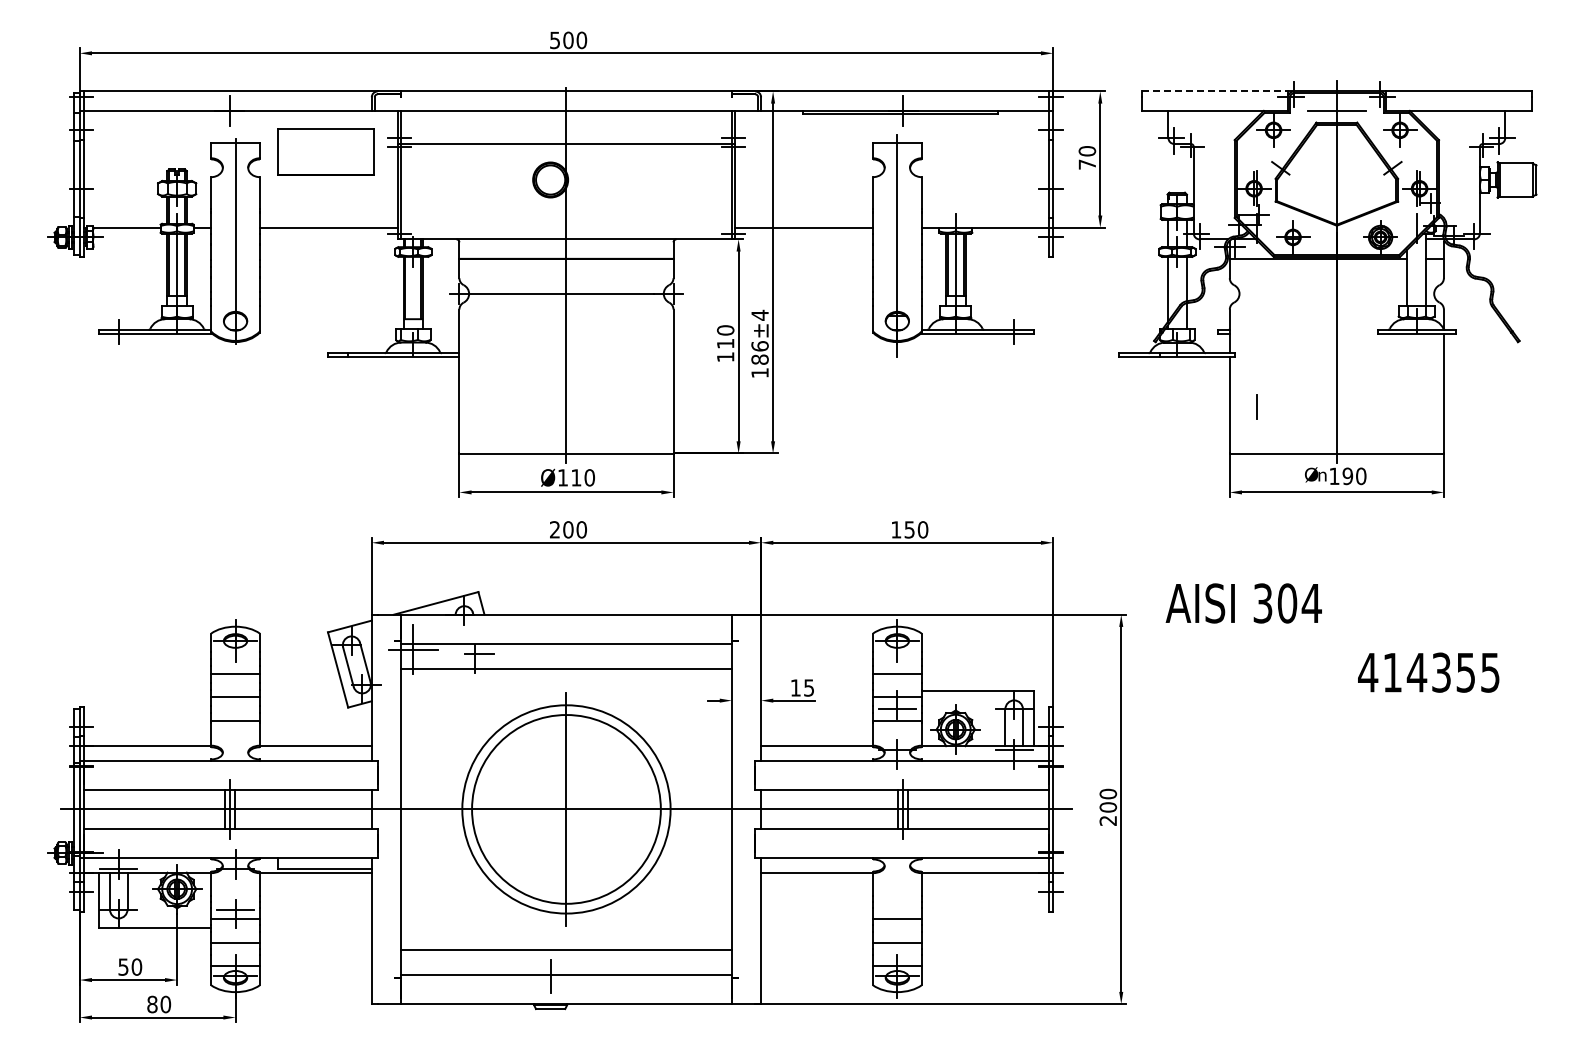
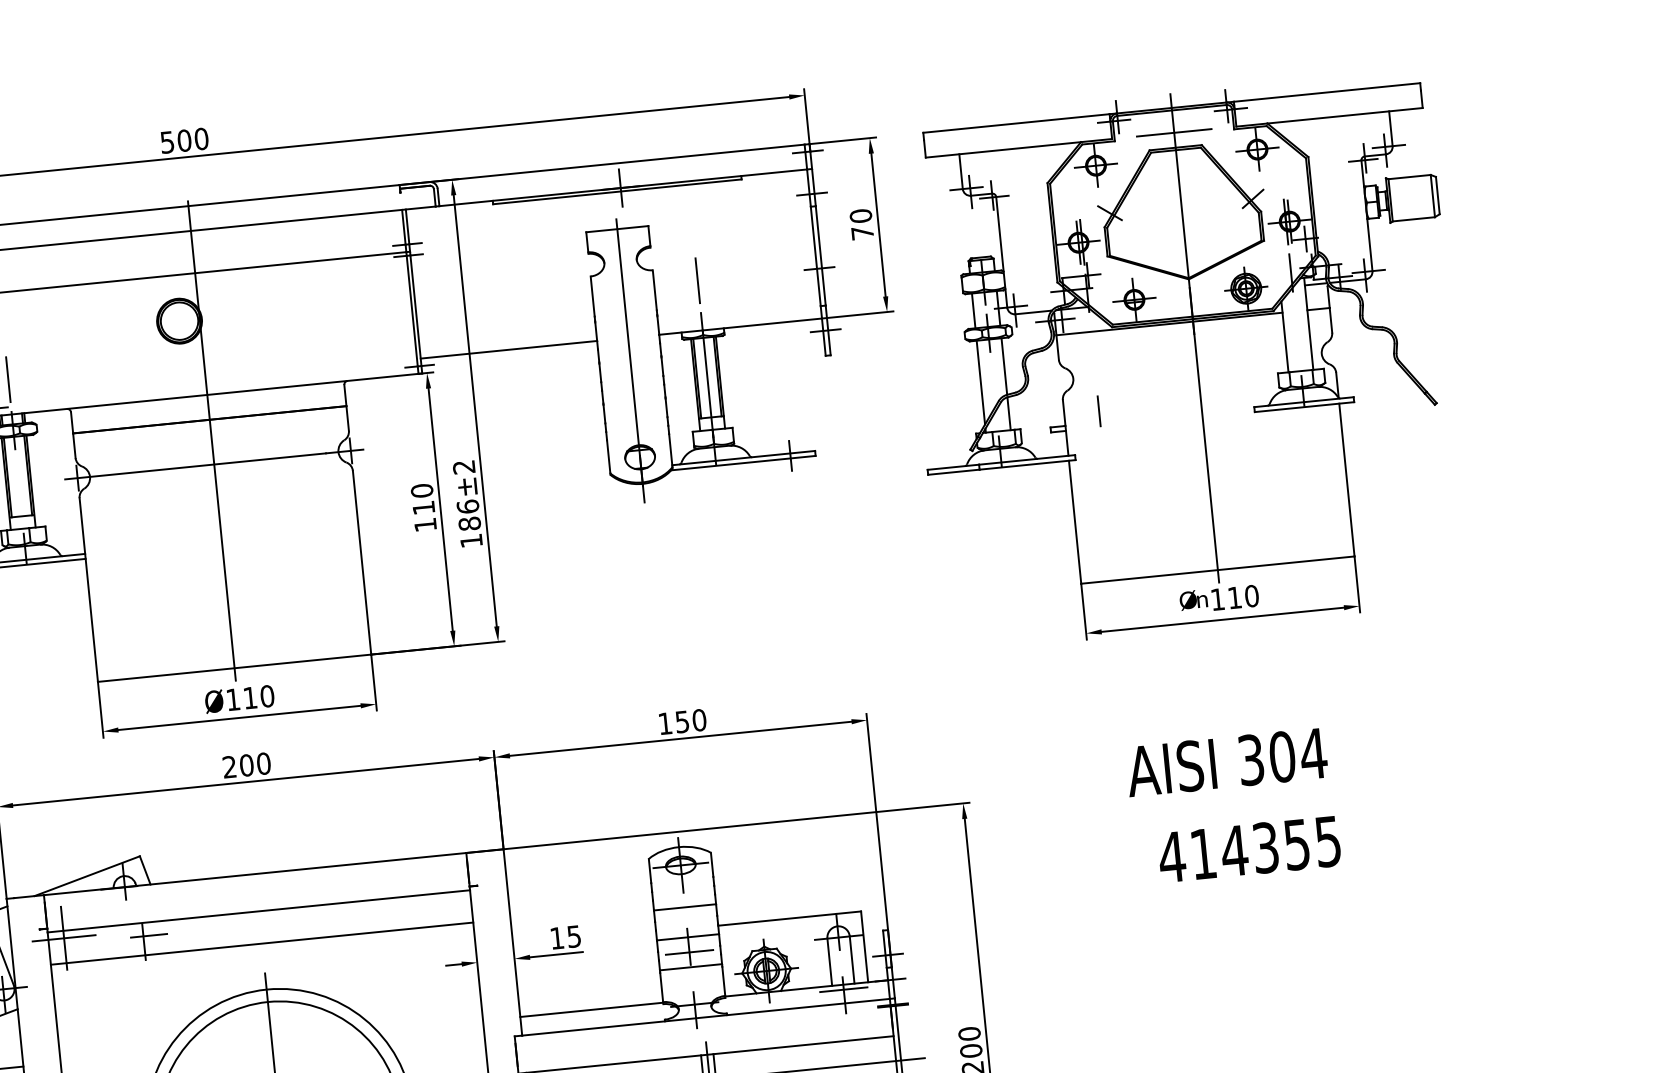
line: (1215, 91) -> (1016, 123), dashed -> solid
line: (955, 188) -> (697, 280), added
line: (413, 211) -> (8, 378), added
text: (759, 314) -> (463, 466), ±4 -> ±2
line: (1256, 406) -> (1098, 410), moved
text: (1347, 476) -> (1234, 598), 190 -> 110
text: (1243, 603) -> (1226, 762), moved
text: (1428, 672) -> (1249, 849), moved

